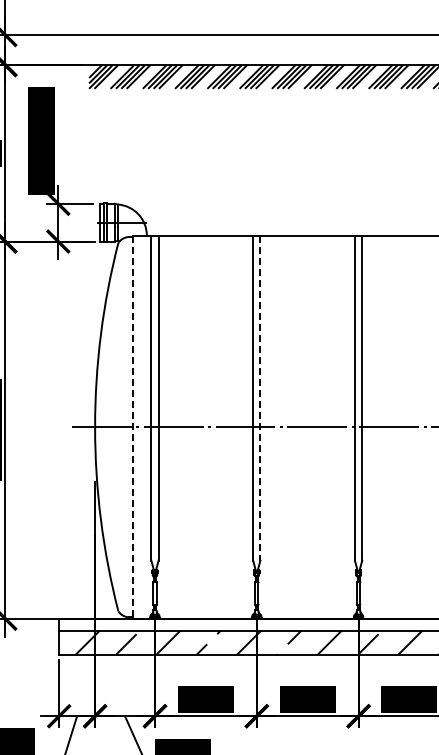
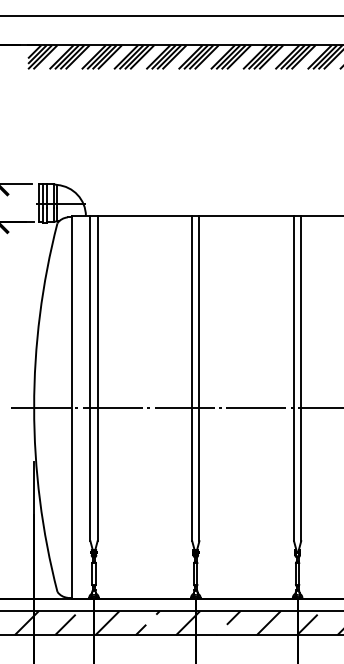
line: (260, 398) -> (199, 378), dashed -> solid
line: (133, 427) -> (72, 407), dashed -> solid

